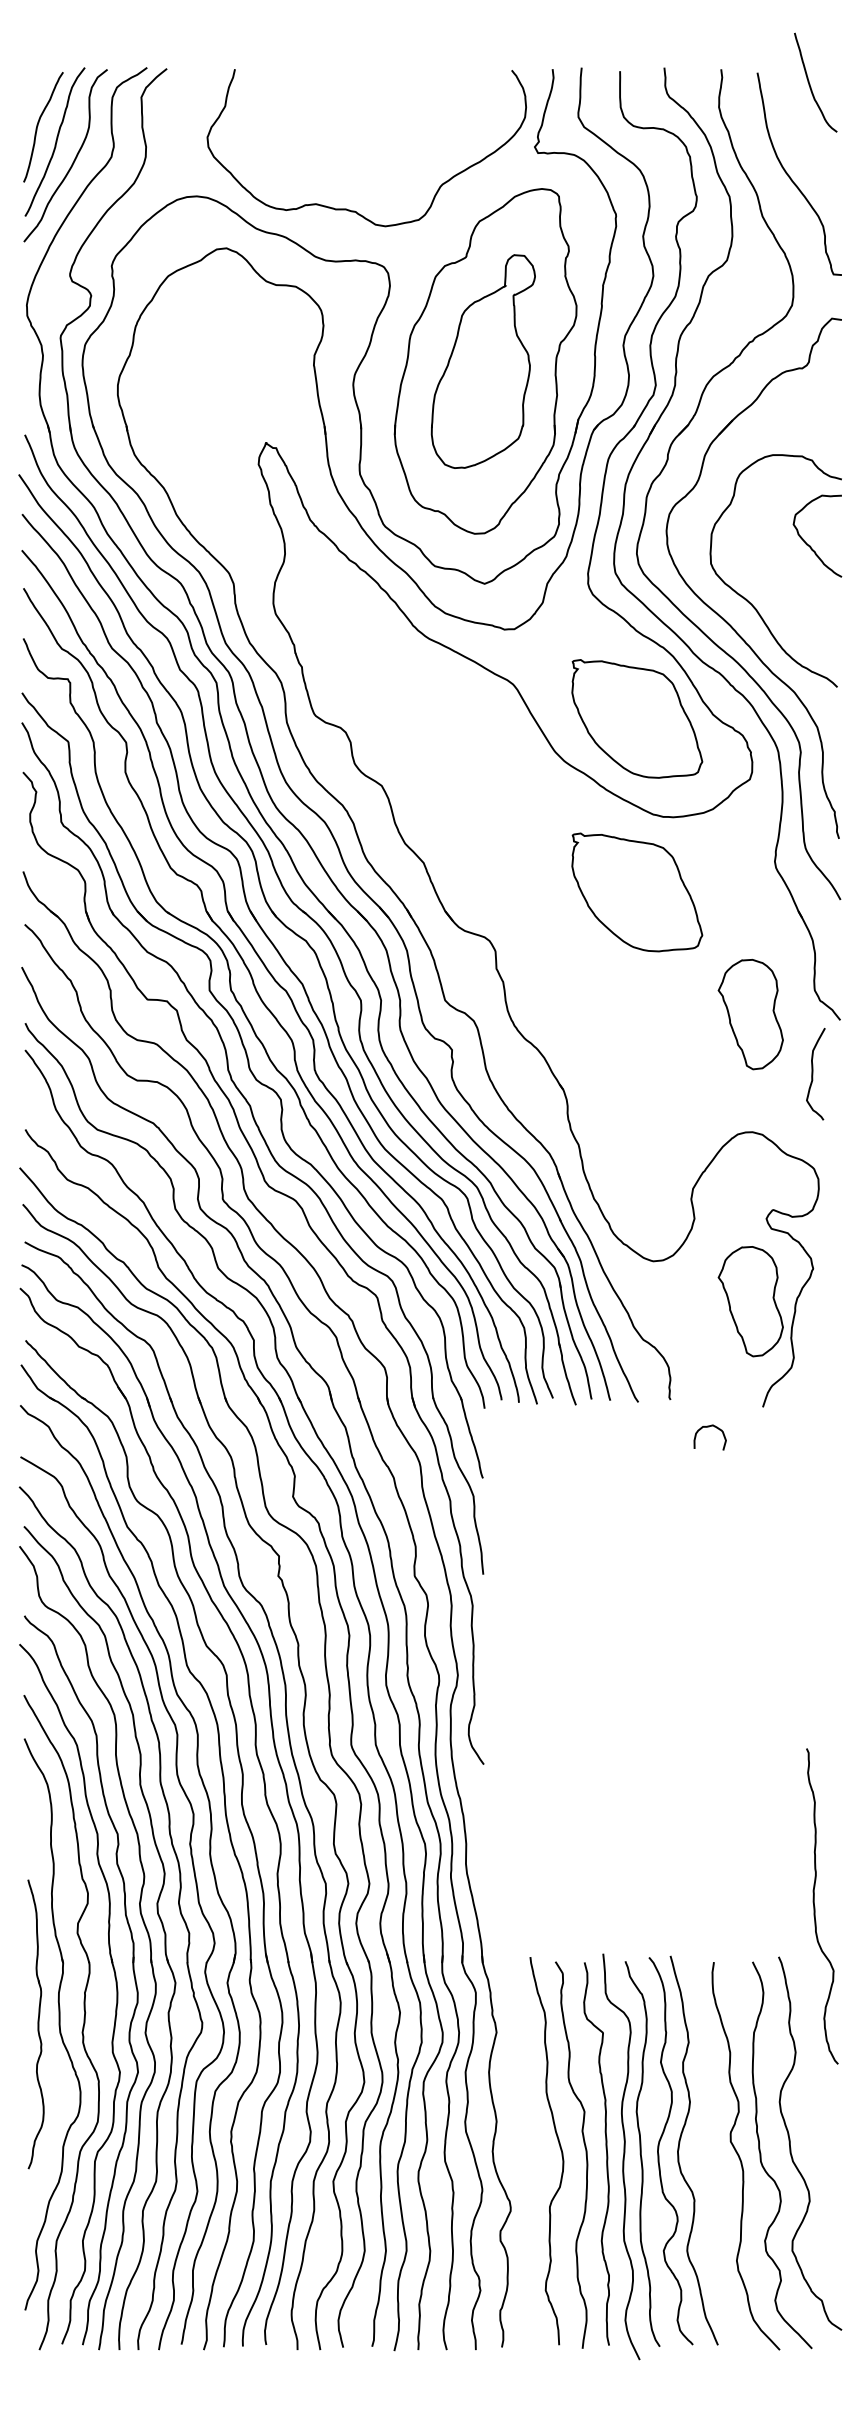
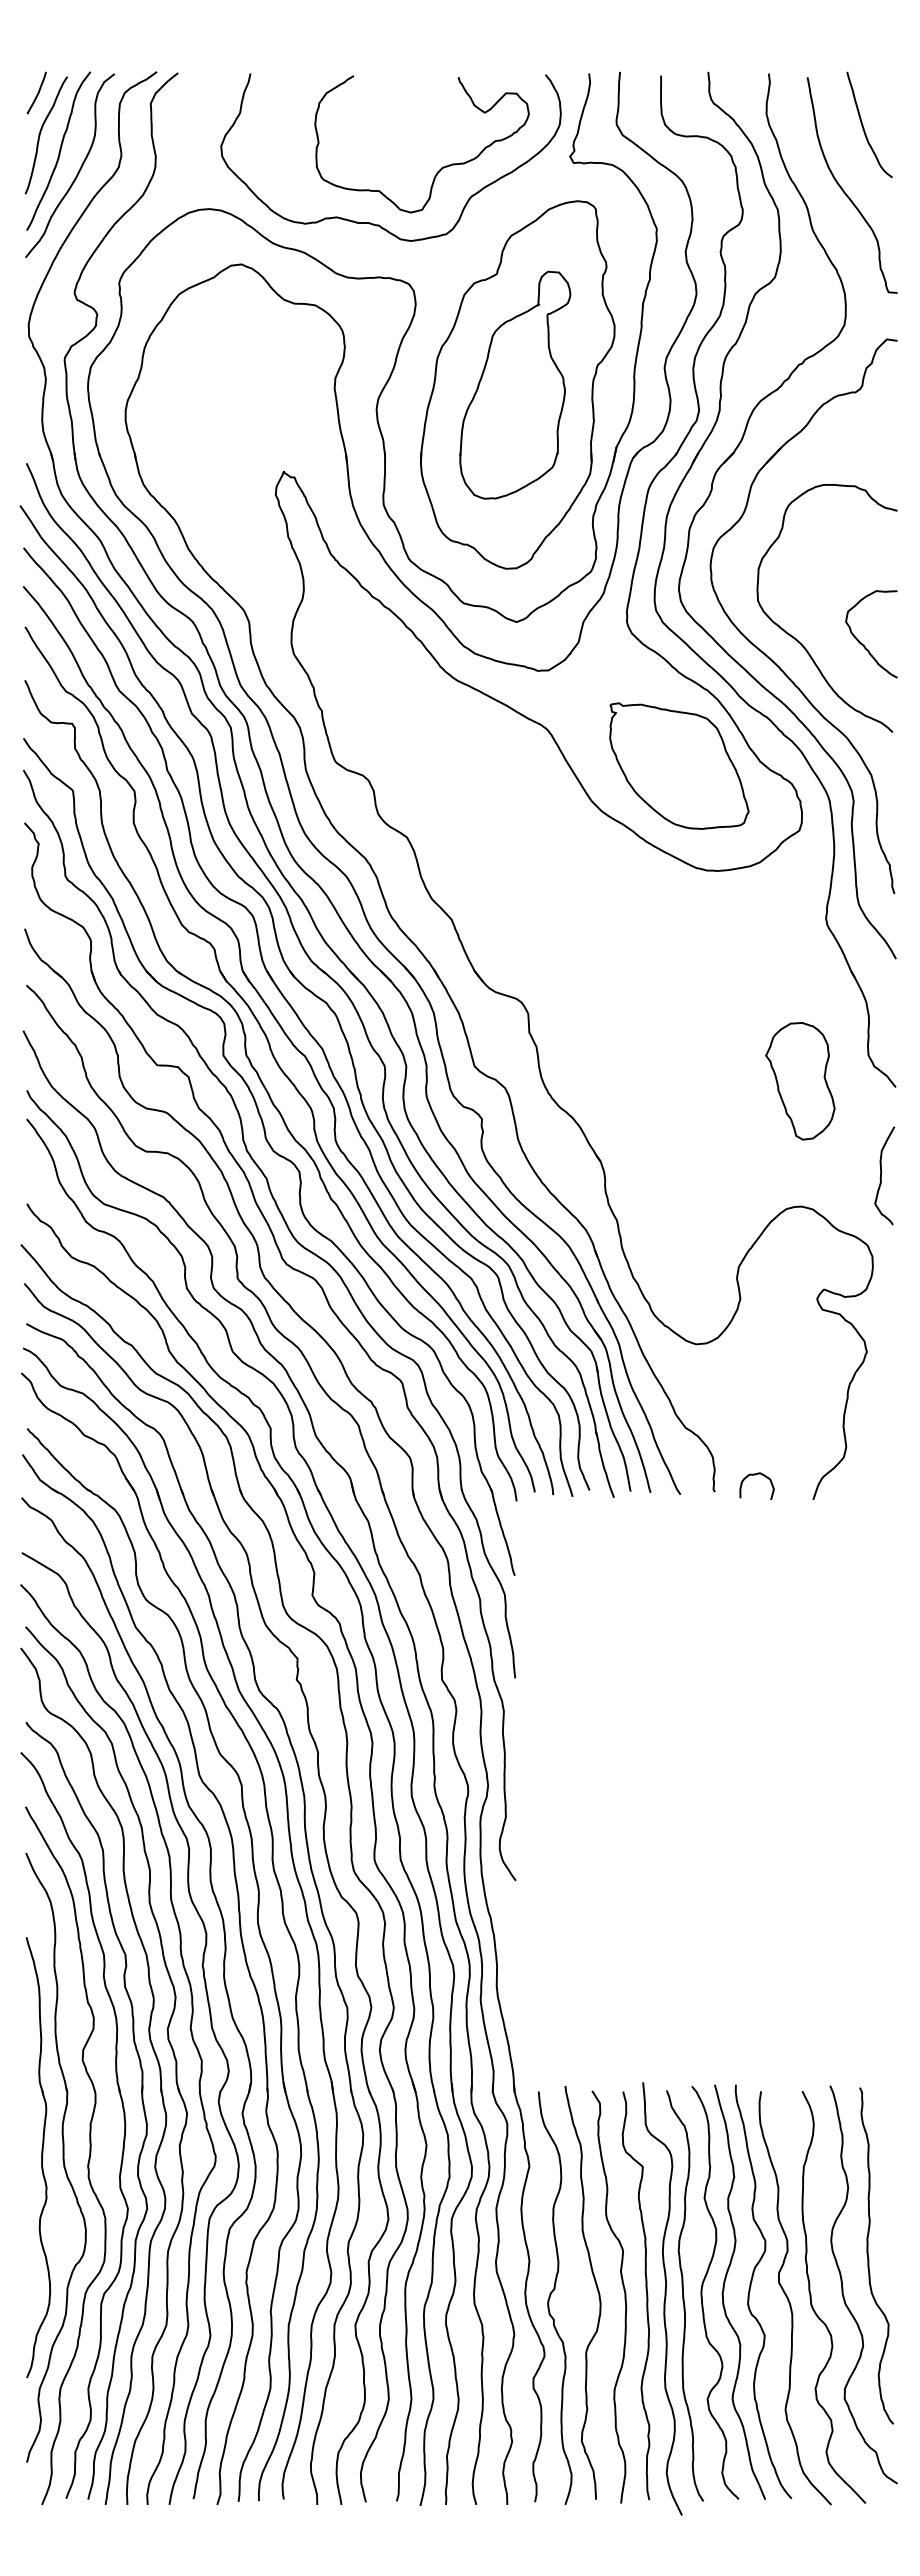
curve: (810, 82) -> (863, 124), moved
curve: (35, 87) -> (37, 92), added
curve: (414, 157) -> (441, 167), added
curve: (809, 544) -> (862, 643), moved
part: (637, 891) -> (679, 950), removed
curve: (812, 1073) -> (881, 1175), moved
part: (750, 1301) -> (800, 1387), removed
curve: (708, 1427) -> (755, 1475), moved
curve: (815, 1908) -> (869, 2258), moved
part: (36, 2024) -> (38, 2157), size x1.43
curve: (704, 2145) -> (751, 2286), added
curve: (517, 2153) -> (551, 2295), added

